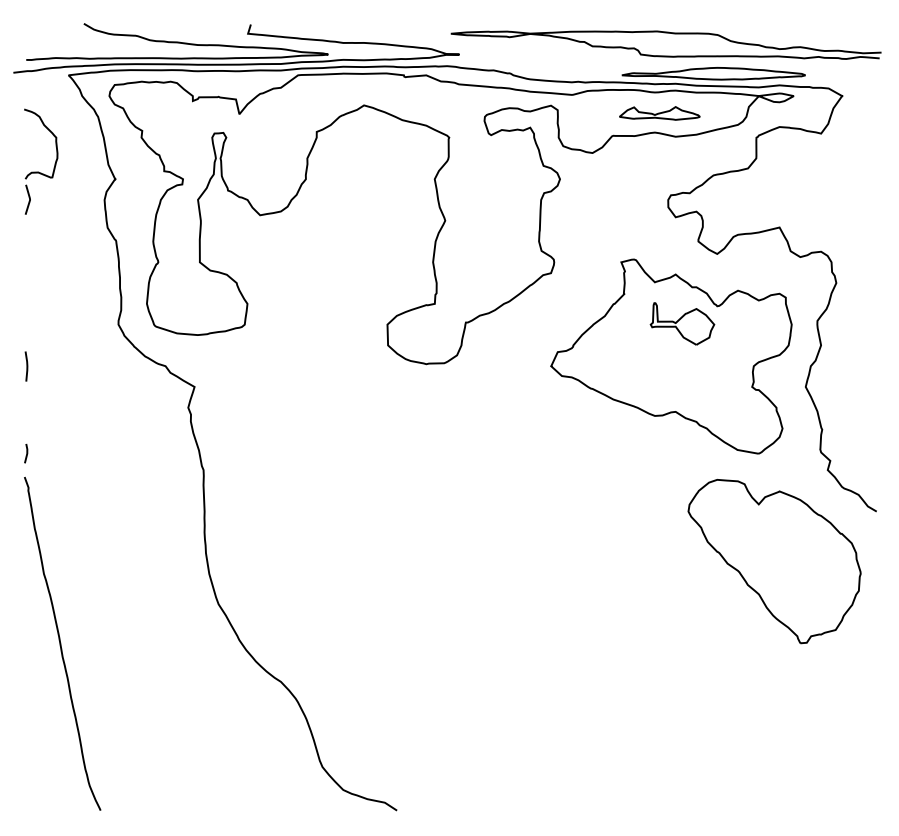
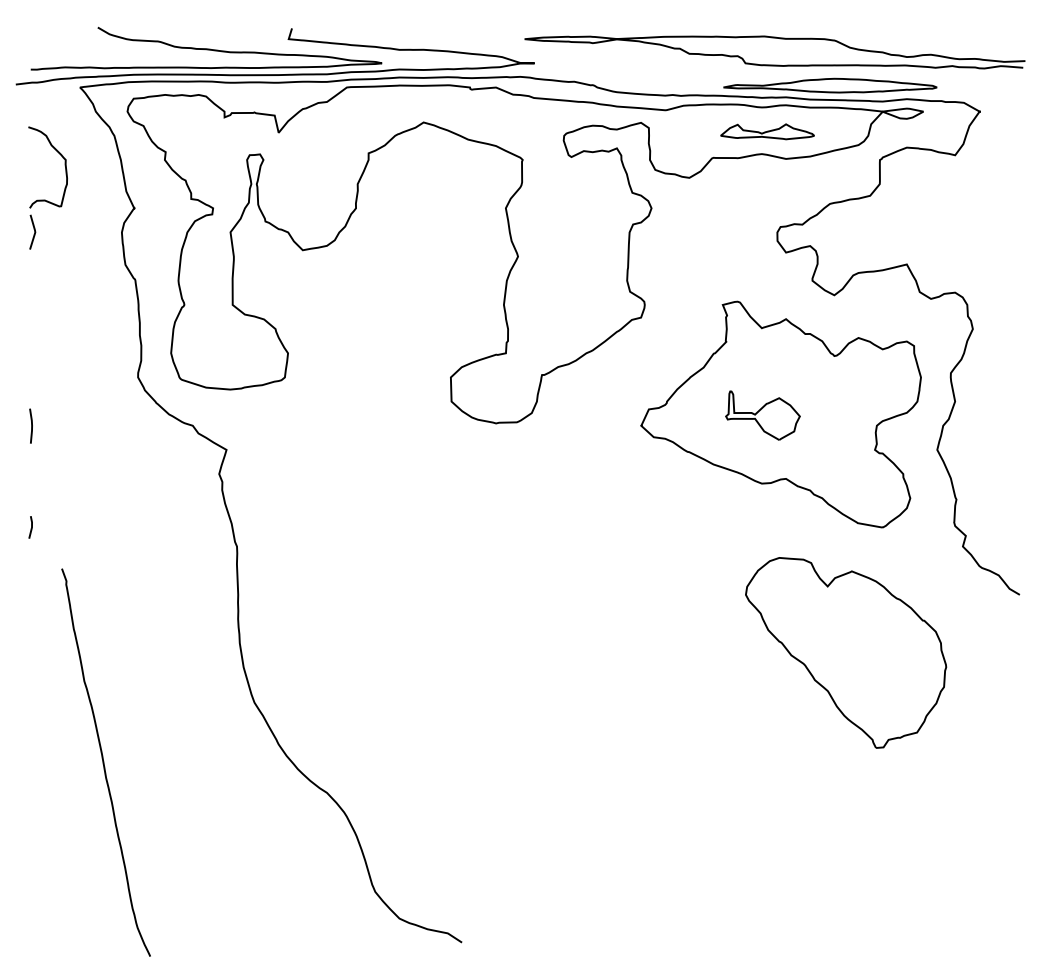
part: (682, 323) -> (762, 415), moved
part: (774, 561) -> (846, 652), moved
curve: (61, 643) -> (104, 762), moved

